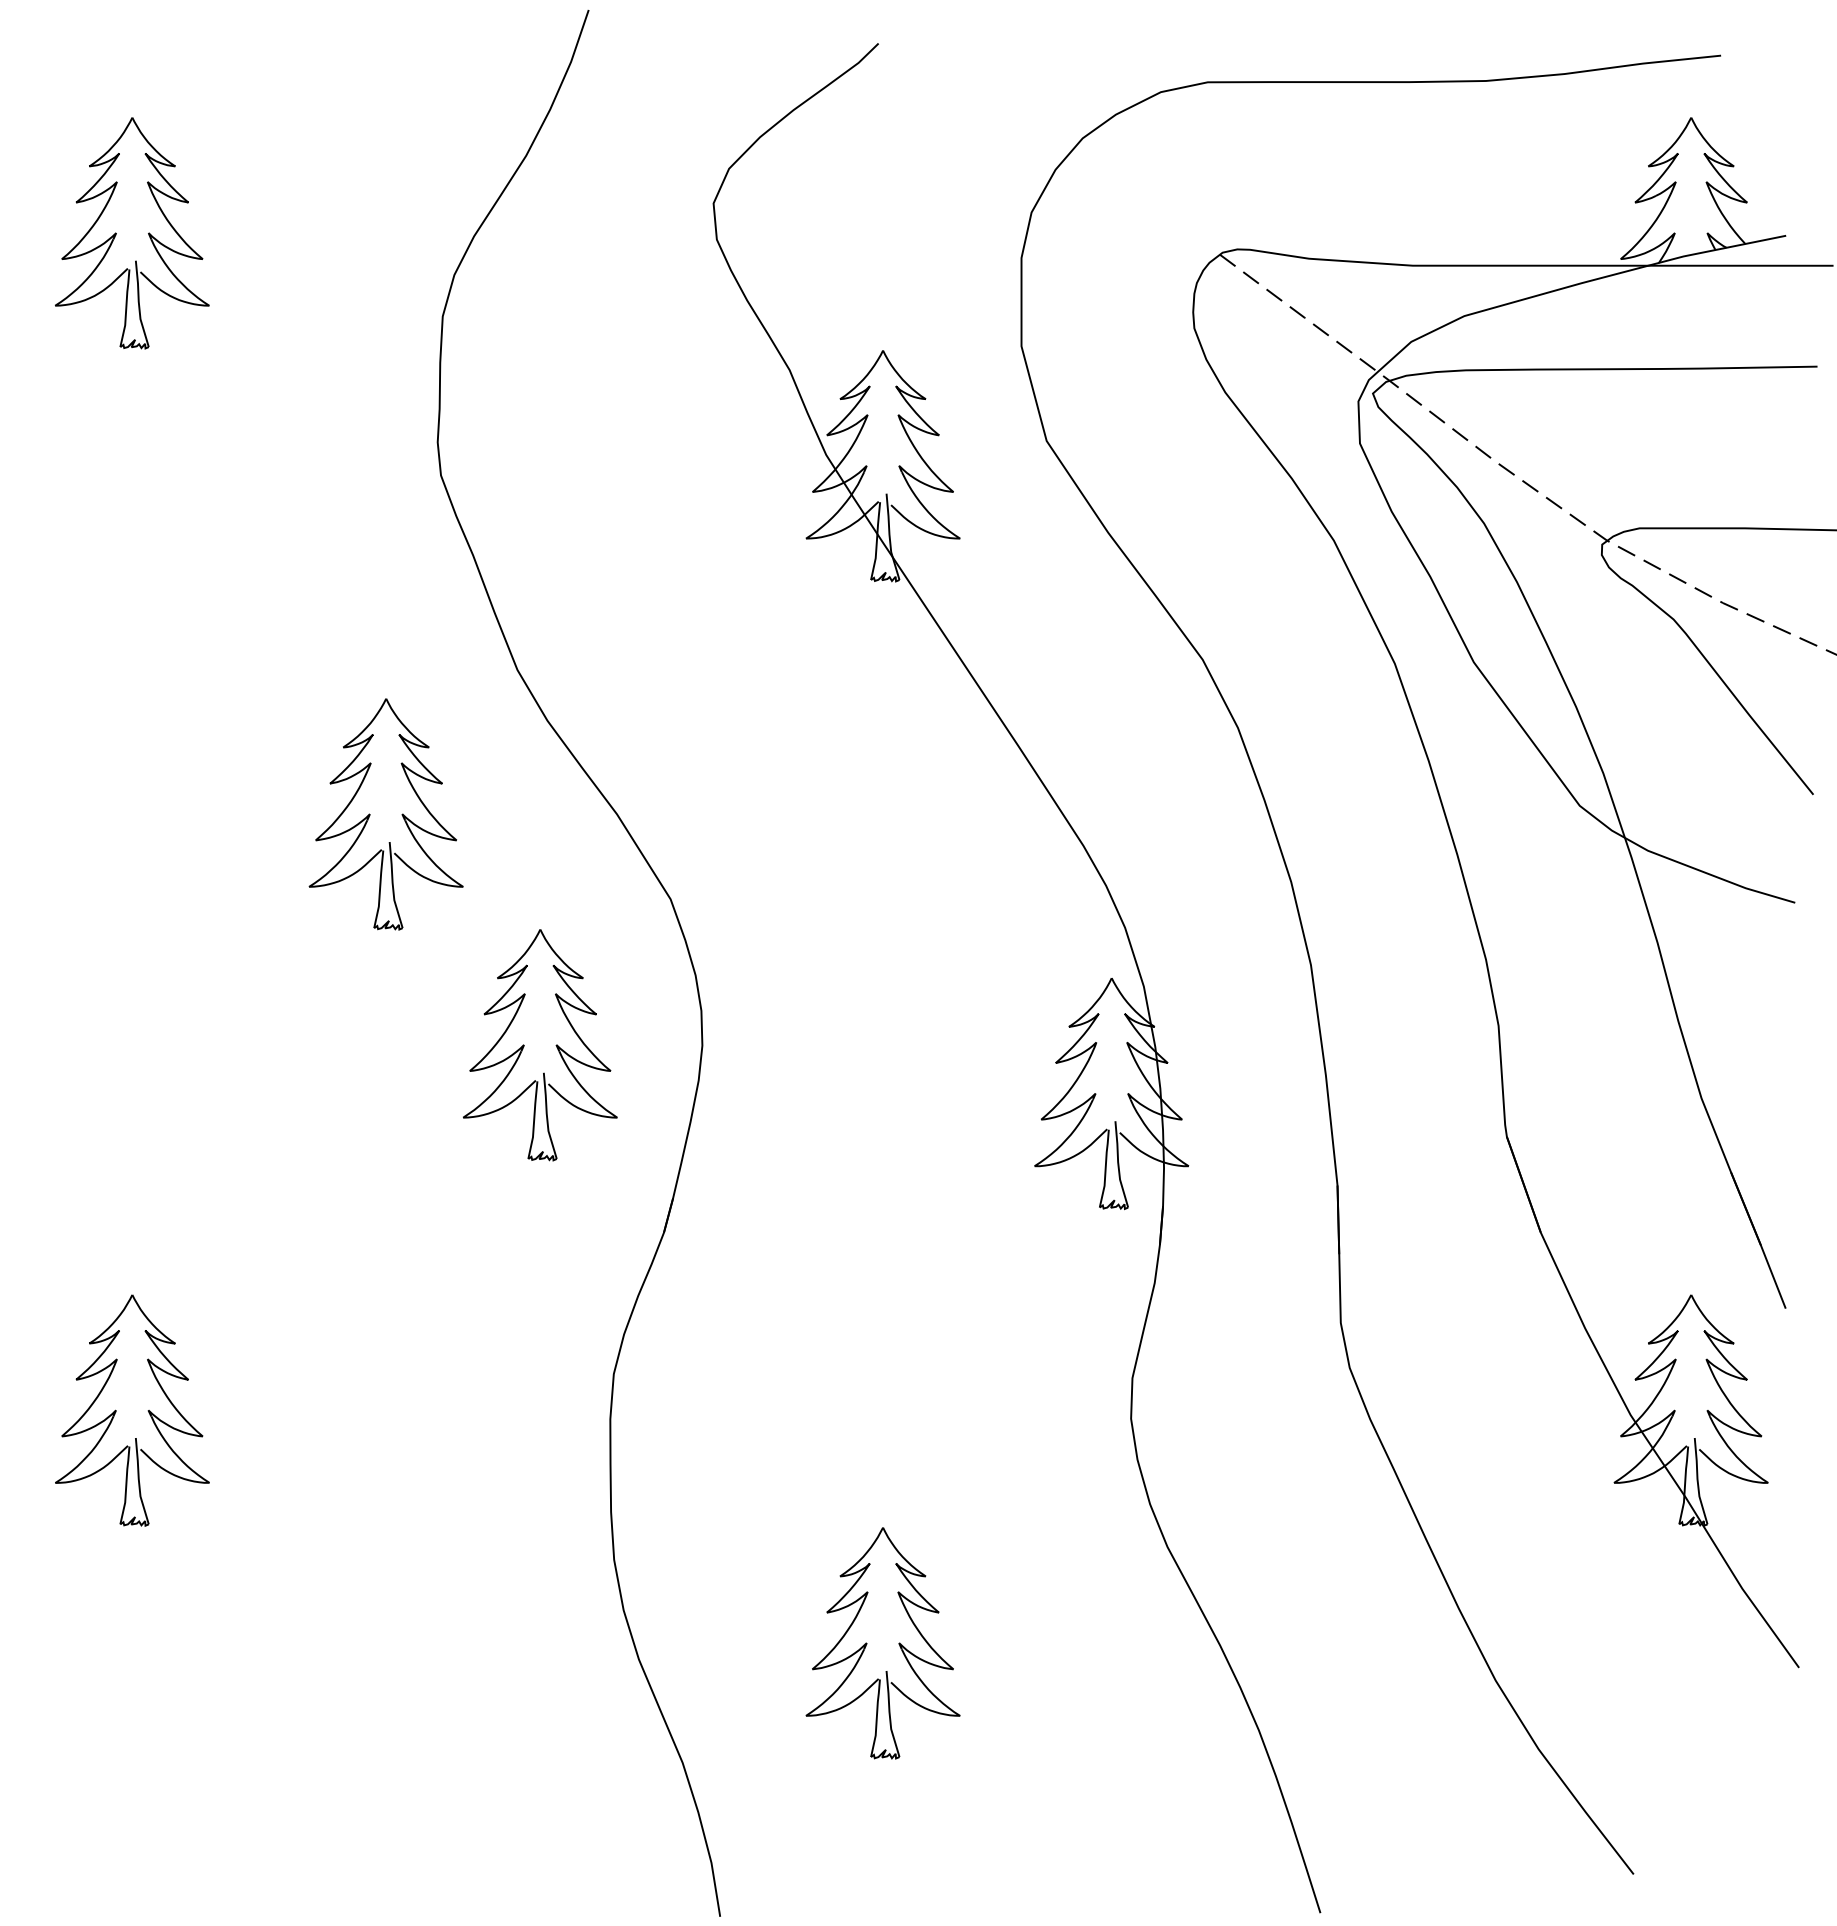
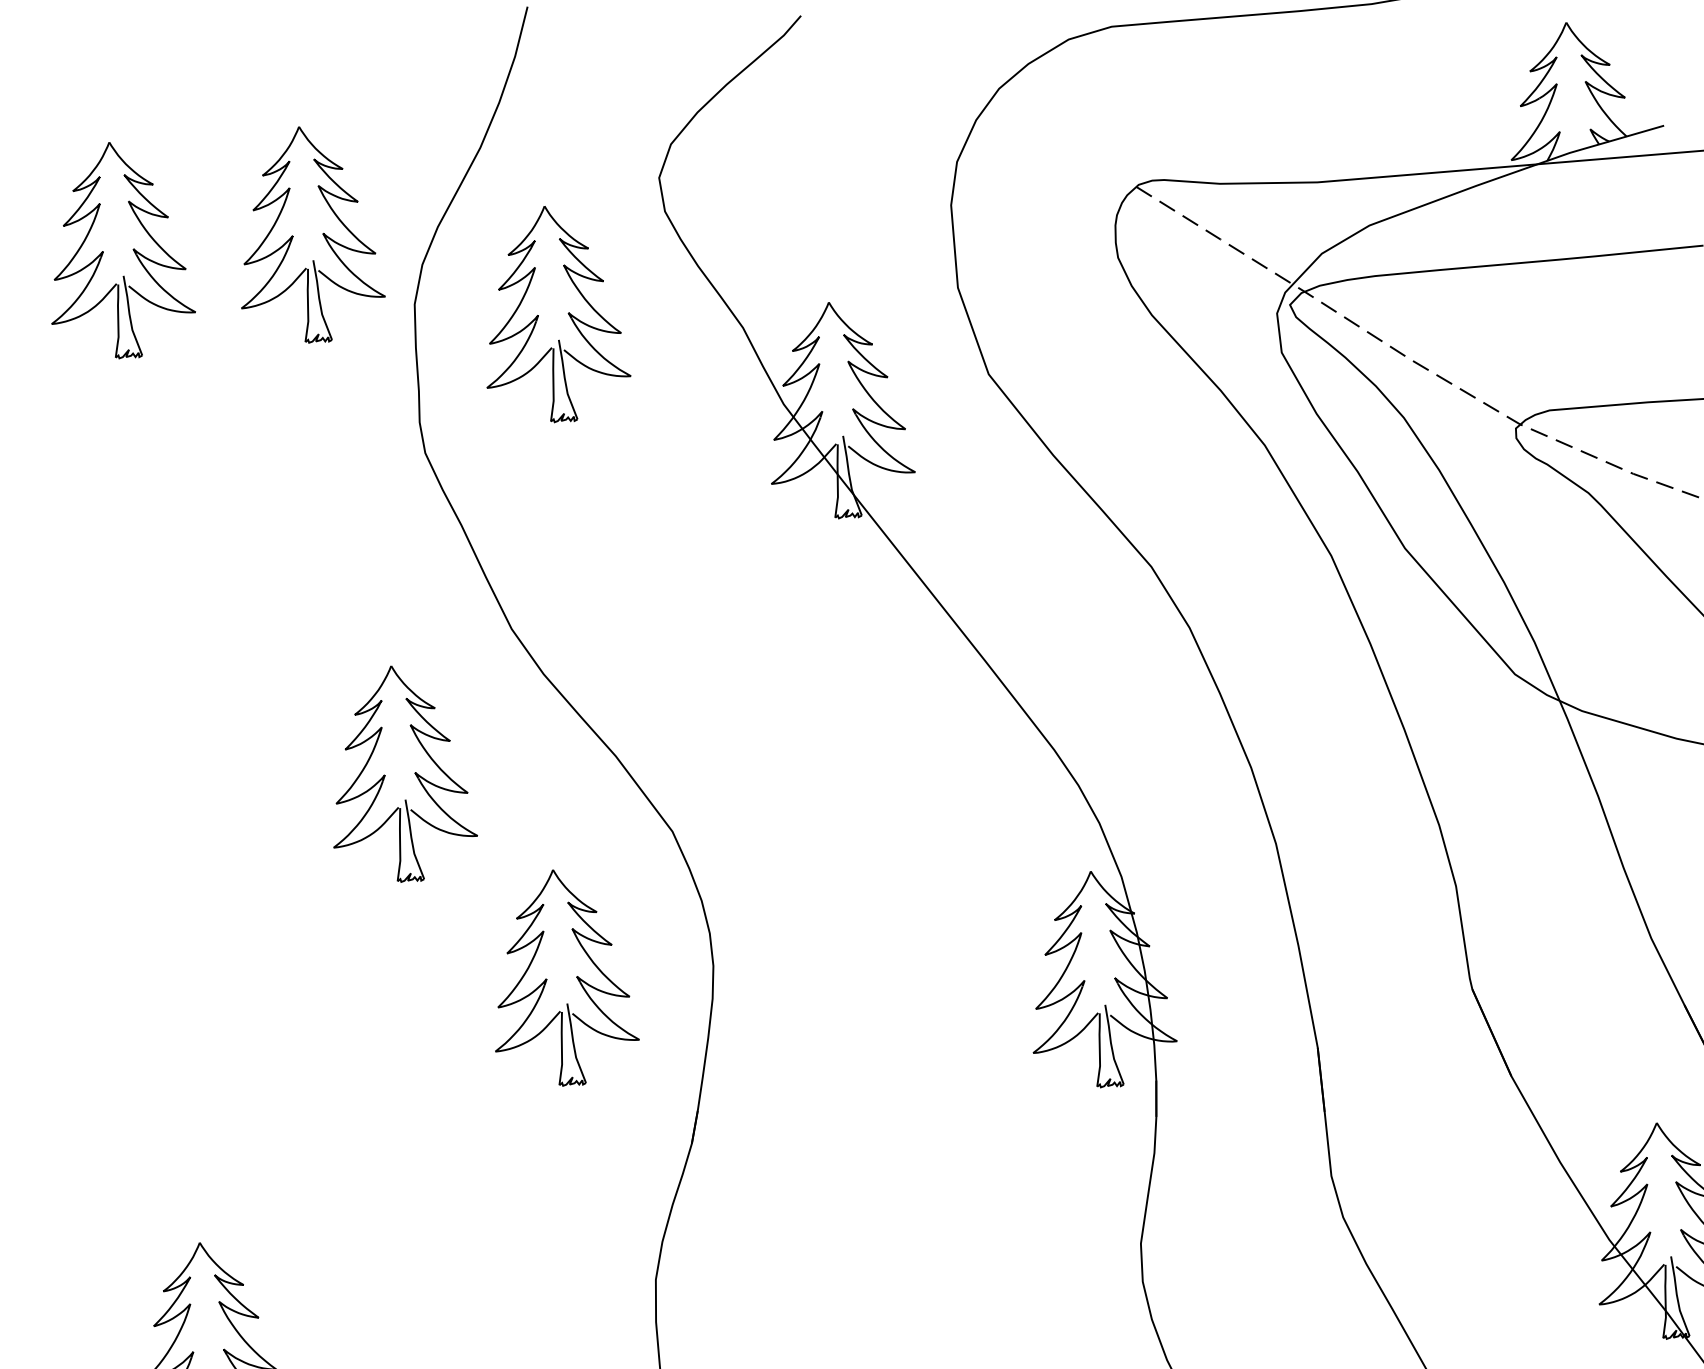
part: (319, 233) -> (293, 236), added
part: (604, 339) -> (567, 313), added

